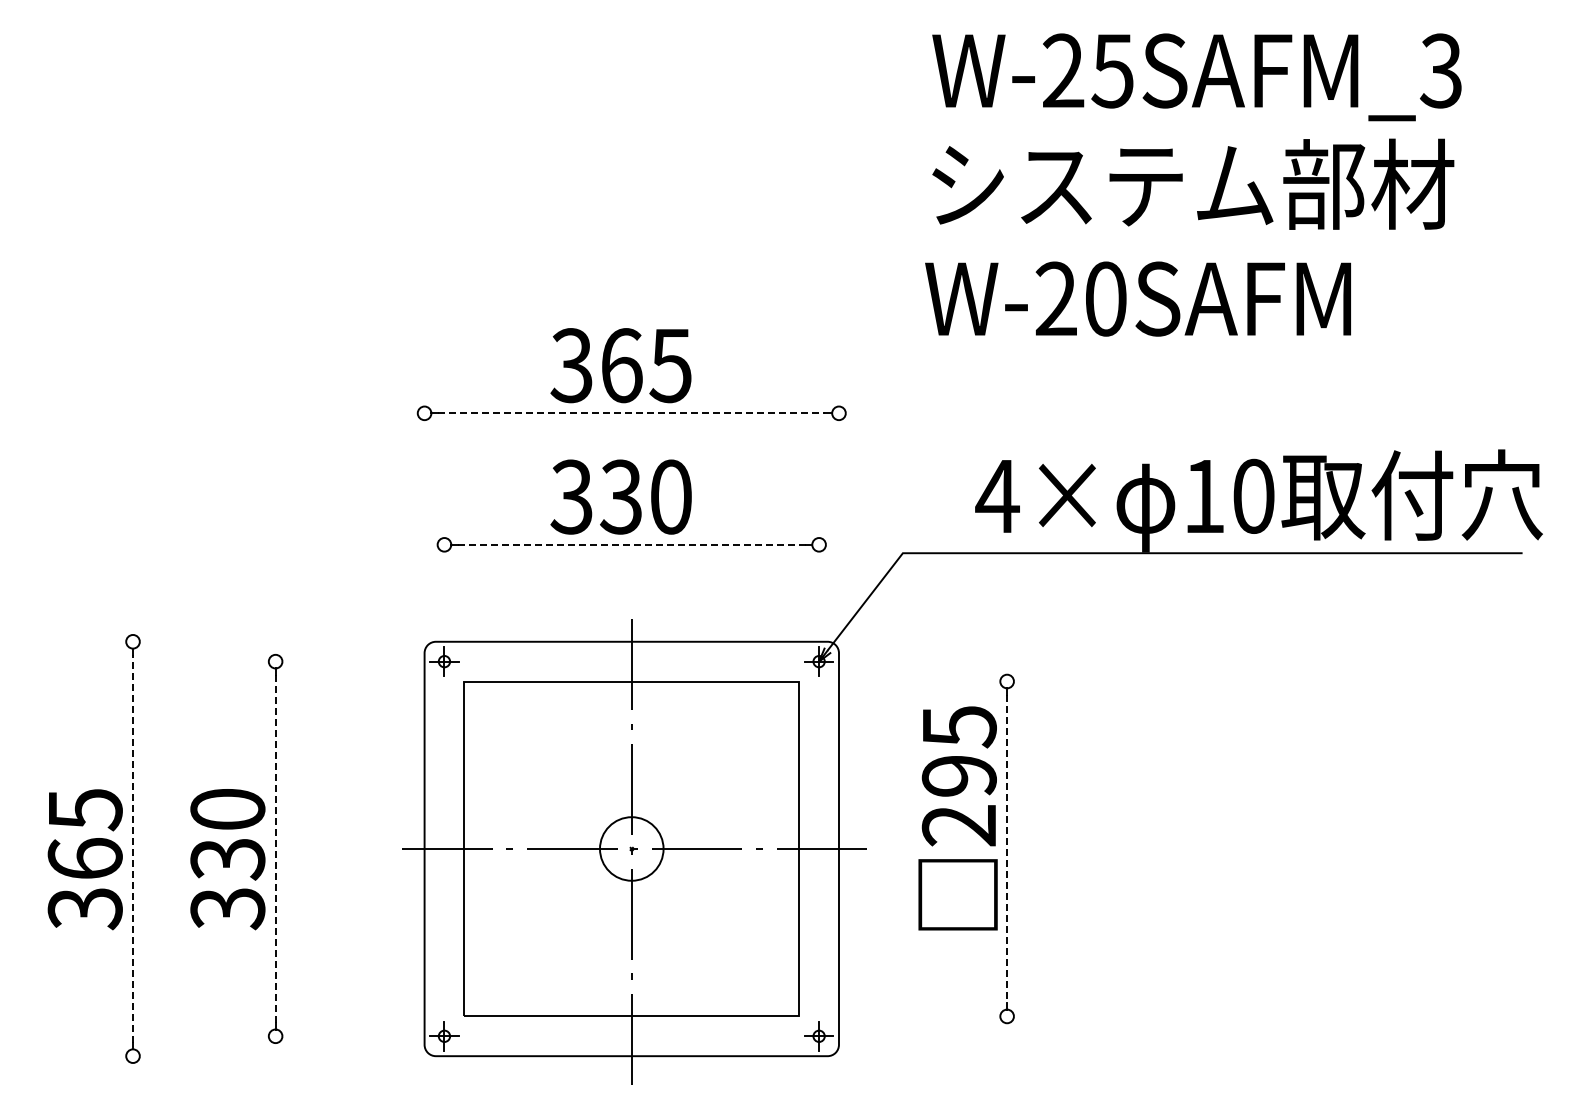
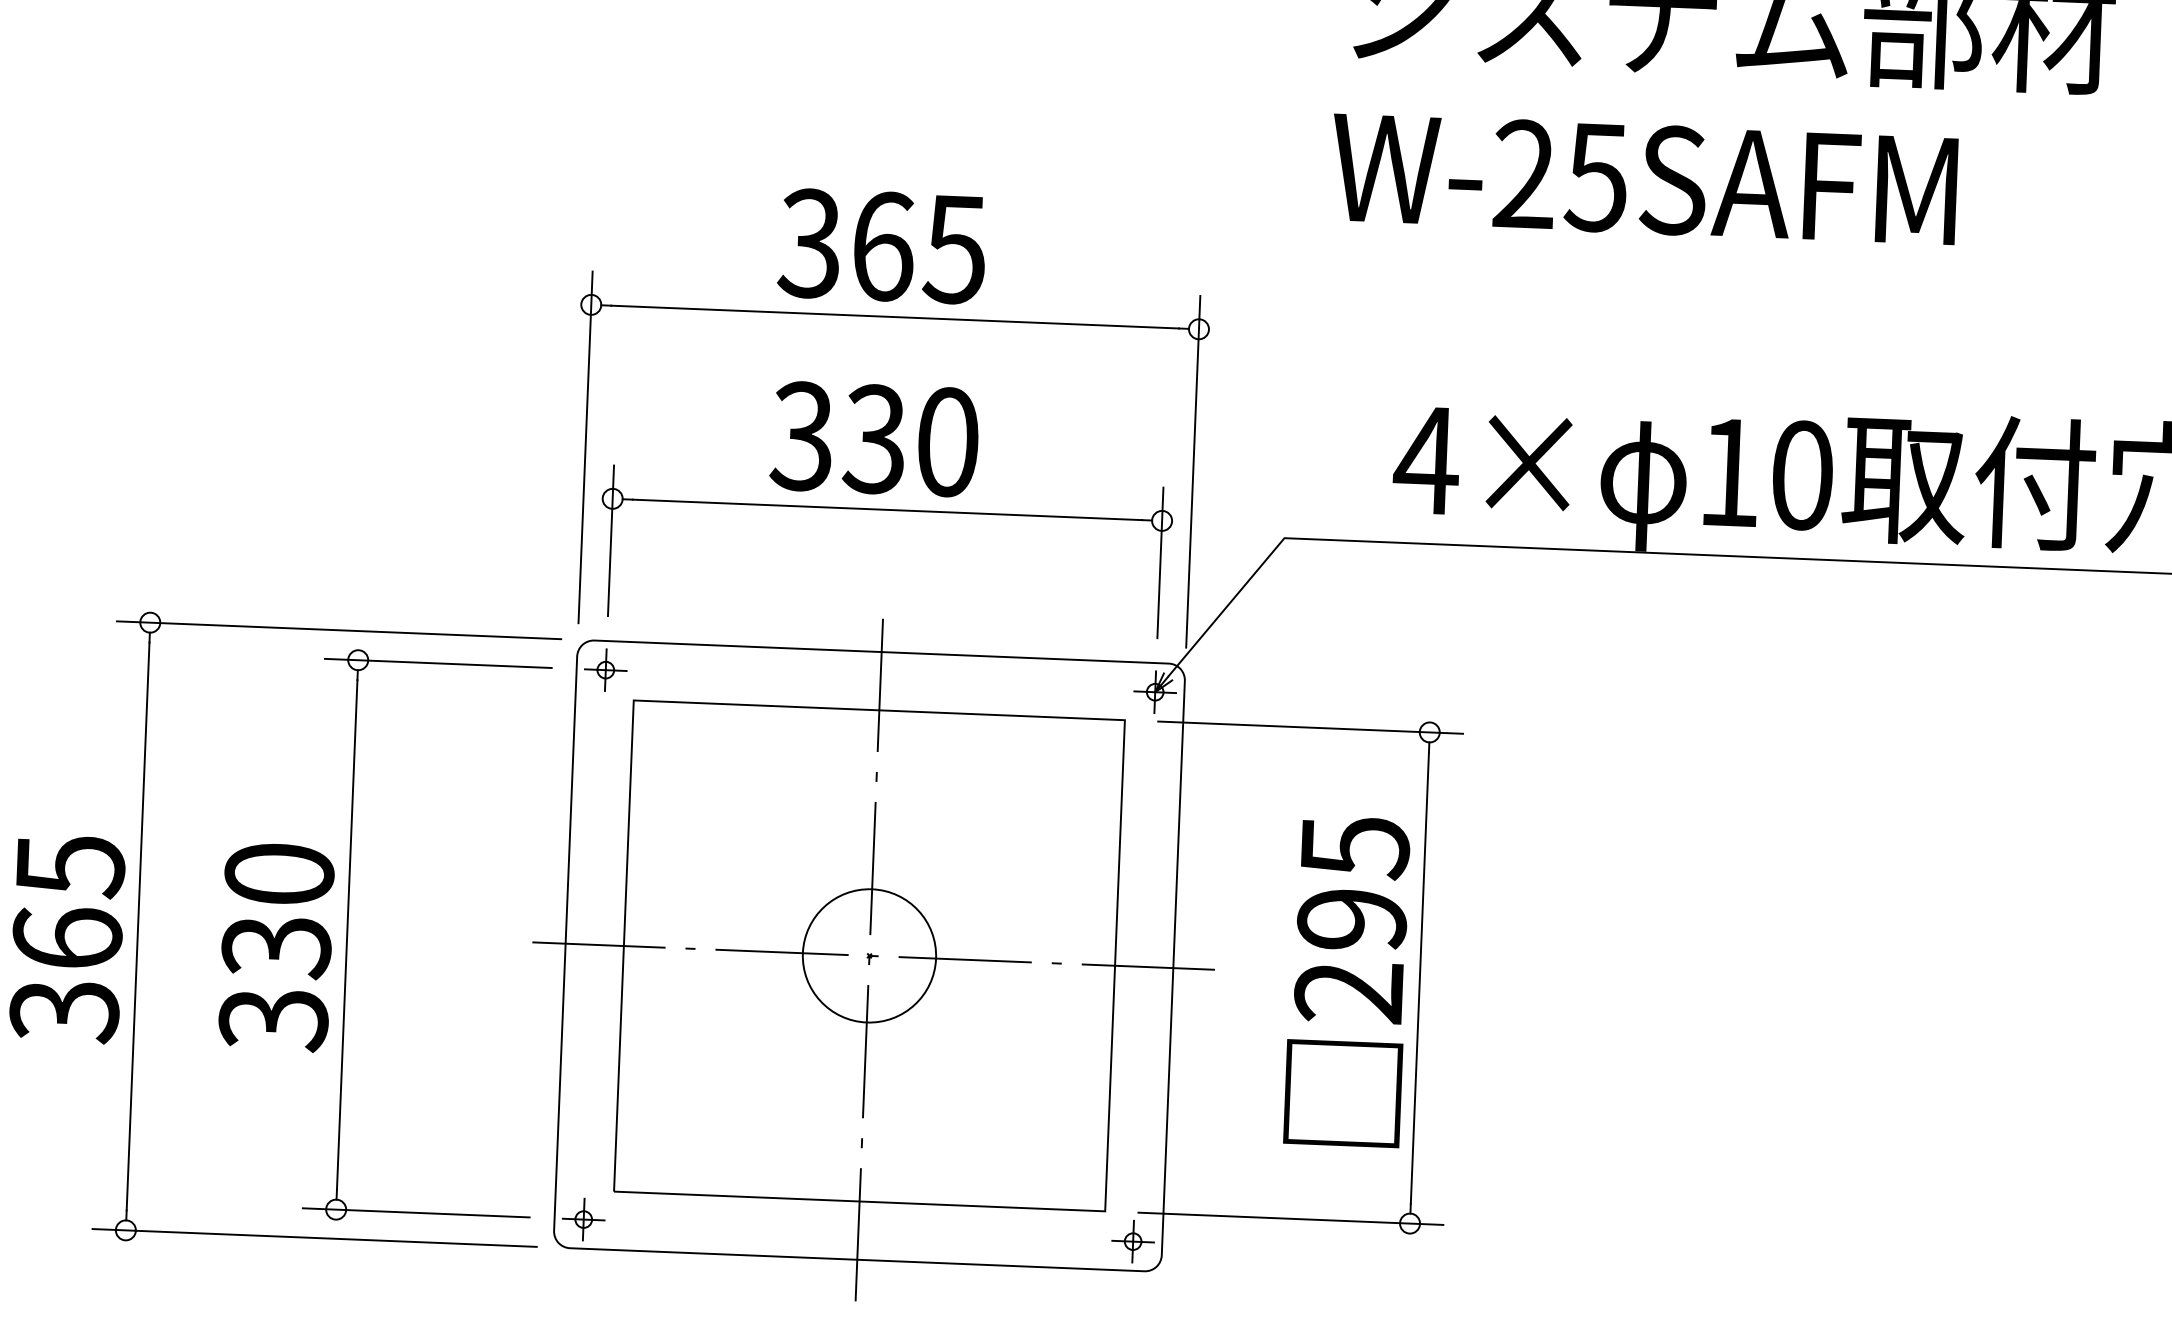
text: (1105, 298) -> (1596, 176), W-20SAFM -> W-25SAFM
line: (631, 413) -> (894, 317), dashed -> solid
line: (424, 510) -> (585, 447), added
line: (838, 510) -> (1192, 471), added
line: (631, 544) -> (886, 509), dashed -> solid
line: (444, 573) -> (611, 540), added
line: (819, 573) -> (1160, 562), added
line: (261, 641) -> (338, 629), added
line: (329, 661) -> (437, 663), added
line: (925, 681) -> (1310, 727), added
text: (957, 818) -> (1346, 981), moved
line: (133, 848) -> (138, 925), dashed -> solid
line: (275, 848) -> (347, 934), dashed -> solid
circle: (631, 848) -> (869, 955), size x1.43
line: (1007, 848) -> (1420, 977), dashed -> solid
line: (925, 1016) -> (1290, 1218), added
line: (329, 1036) -> (415, 1213), added
line: (261, 1056) -> (314, 1238), added

